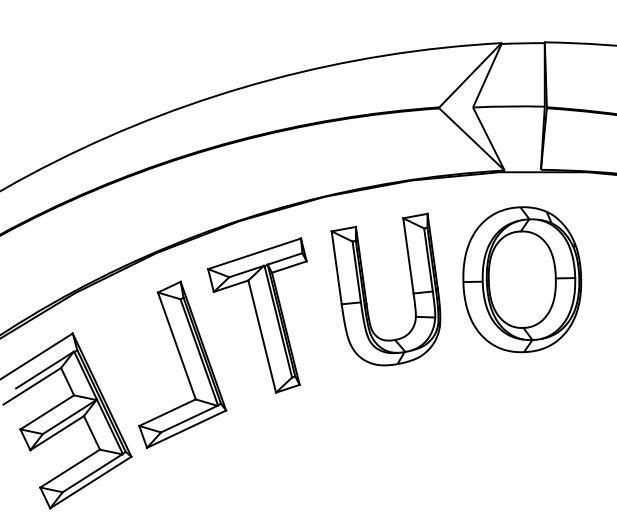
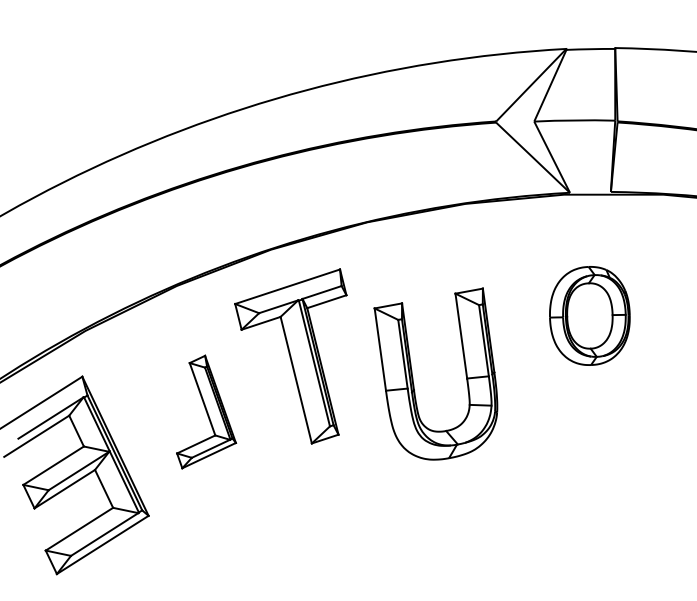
part: (522, 279) -> (589, 315), size x0.6
part: (366, 292) -> (413, 377), moved
part: (182, 364) -> (206, 411), size x0.6

